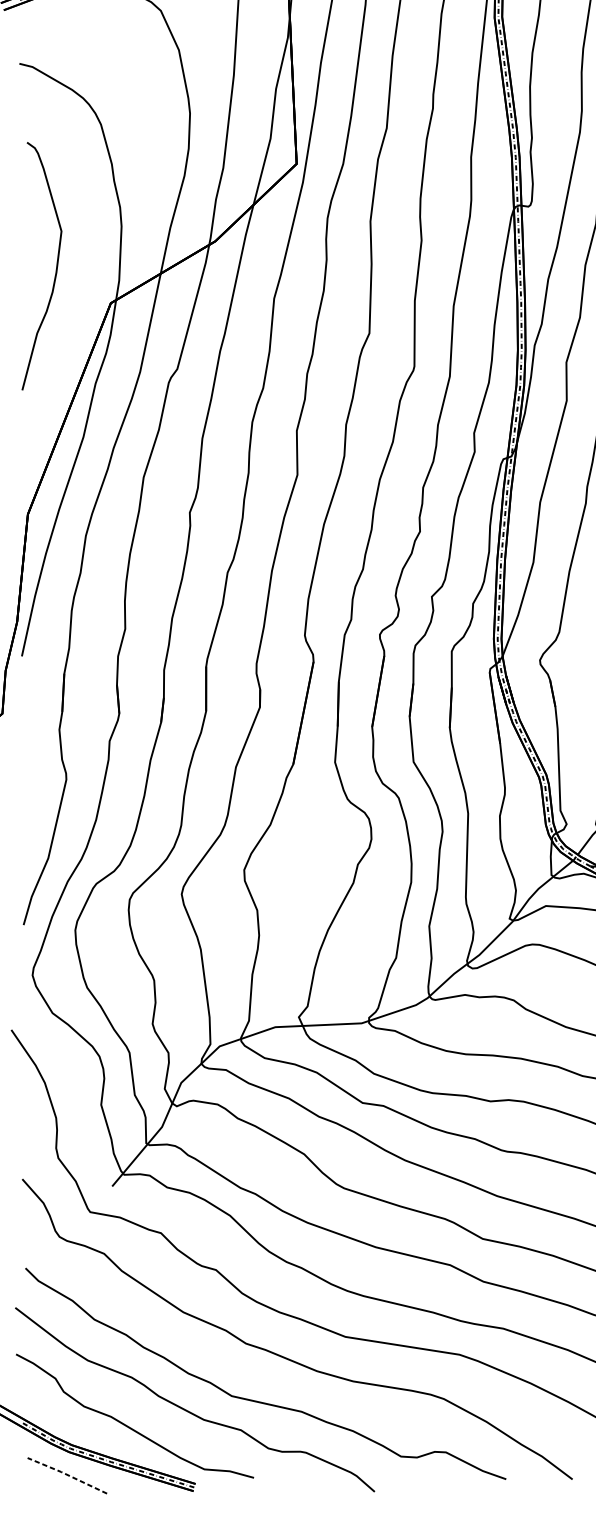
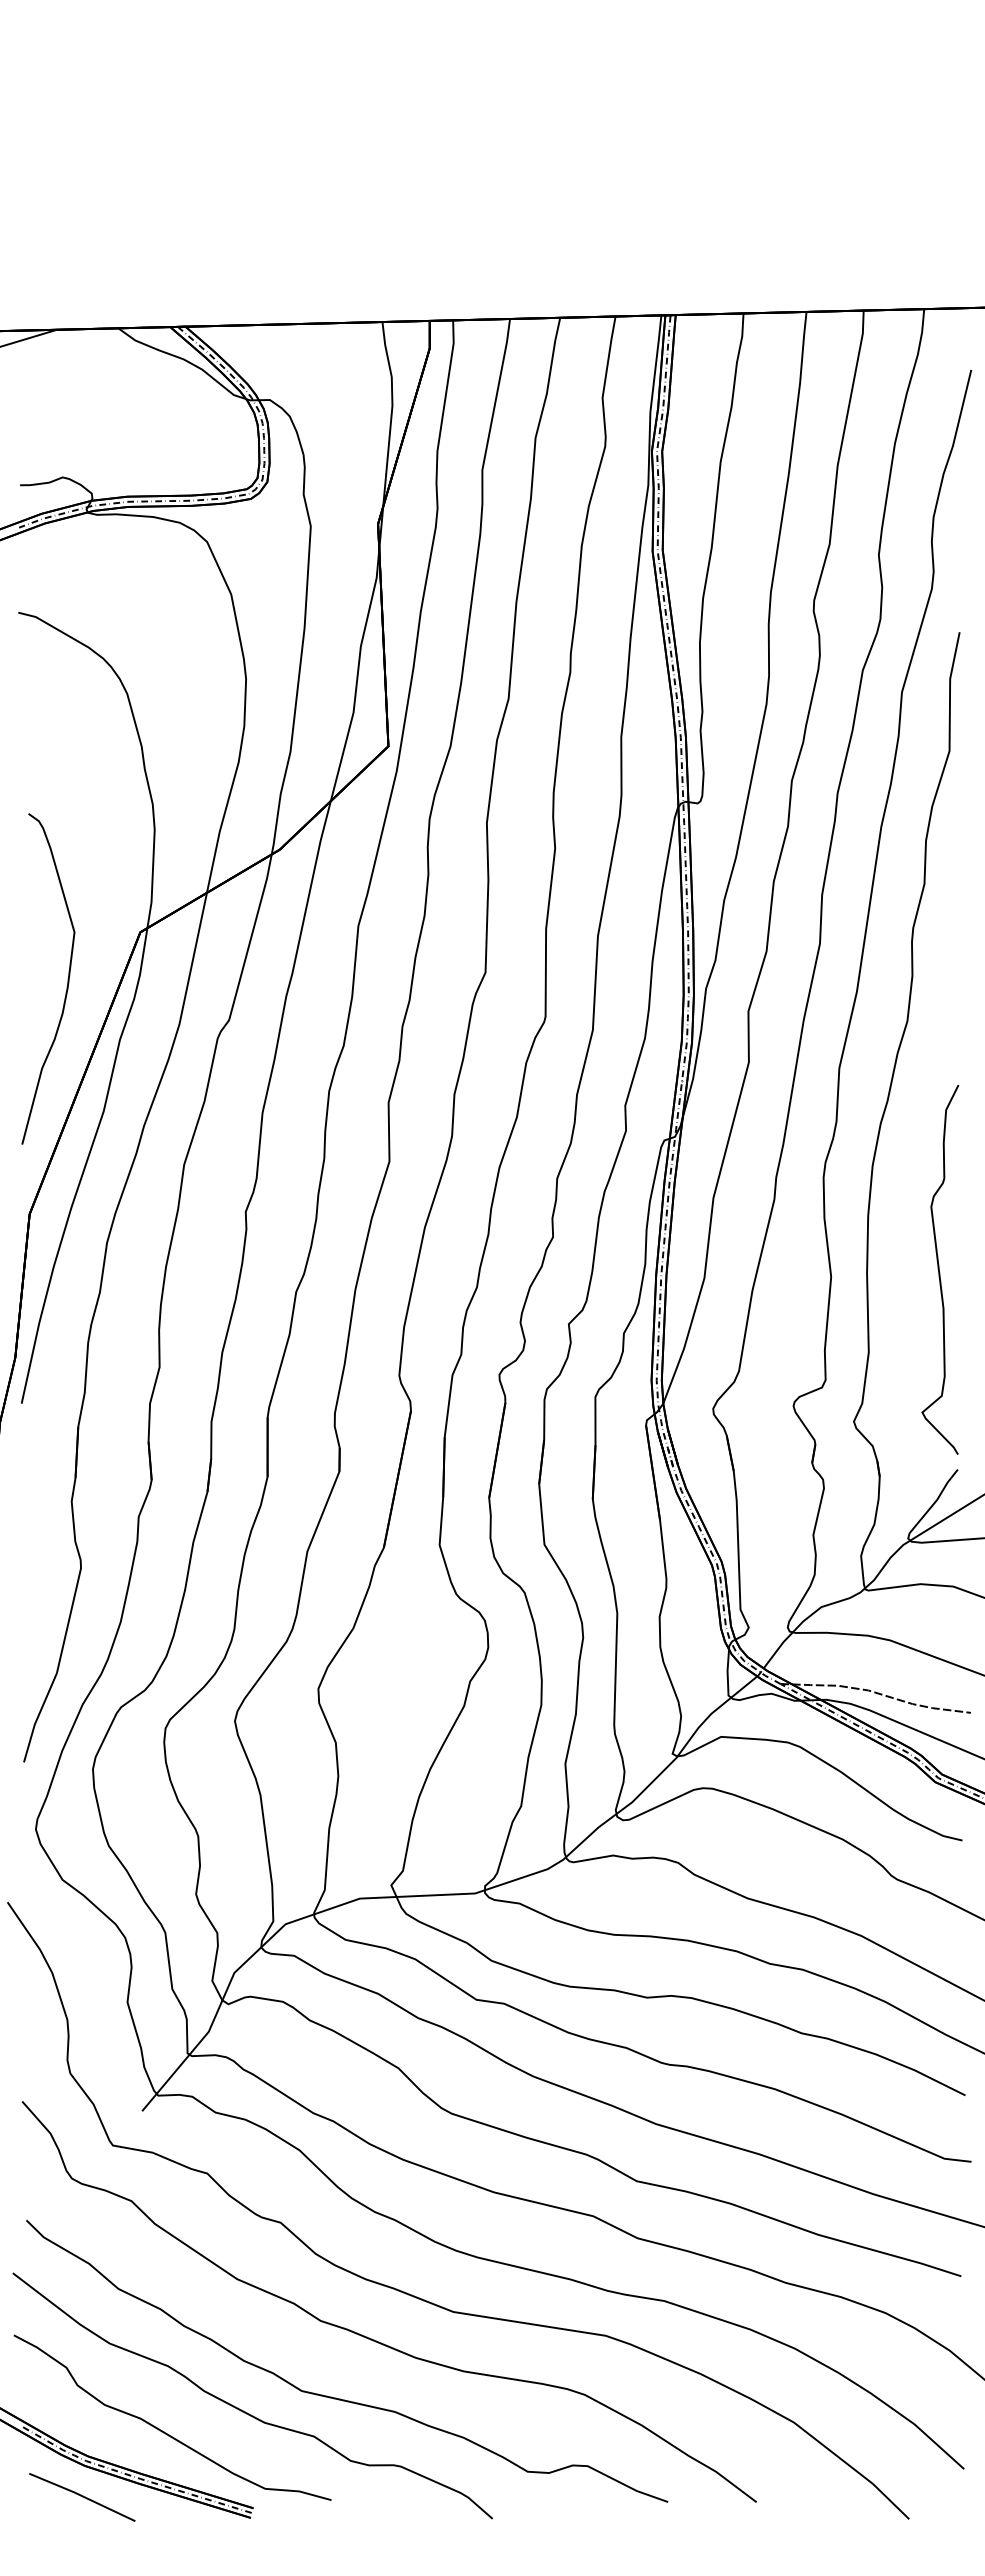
curve: (56, 265) -> (67, 978), moved
line: (67, 1475) -> (82, 2496), dashed -> solid

